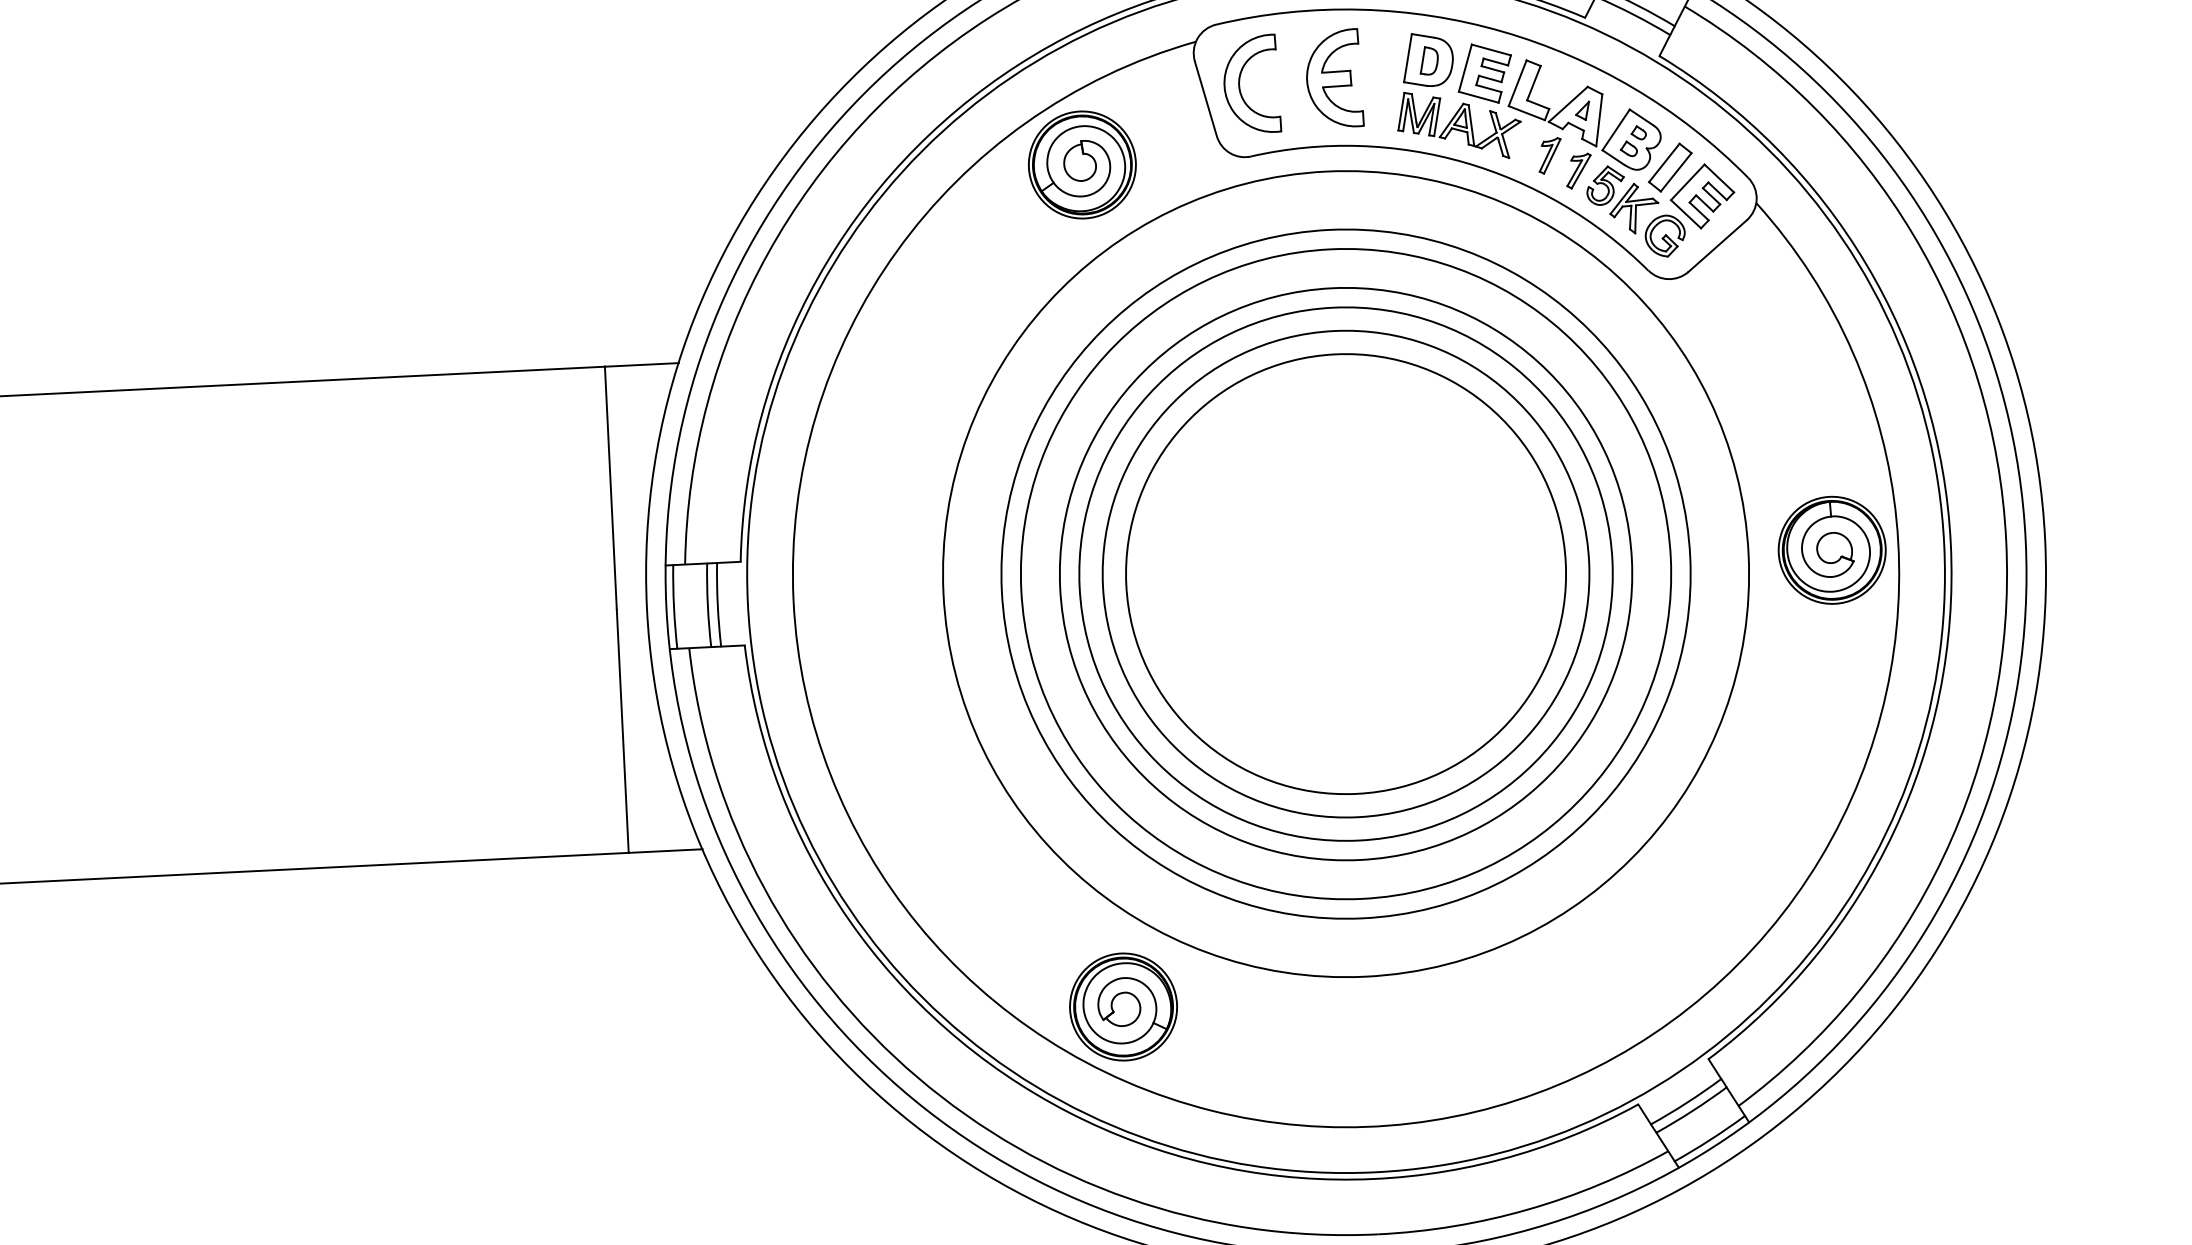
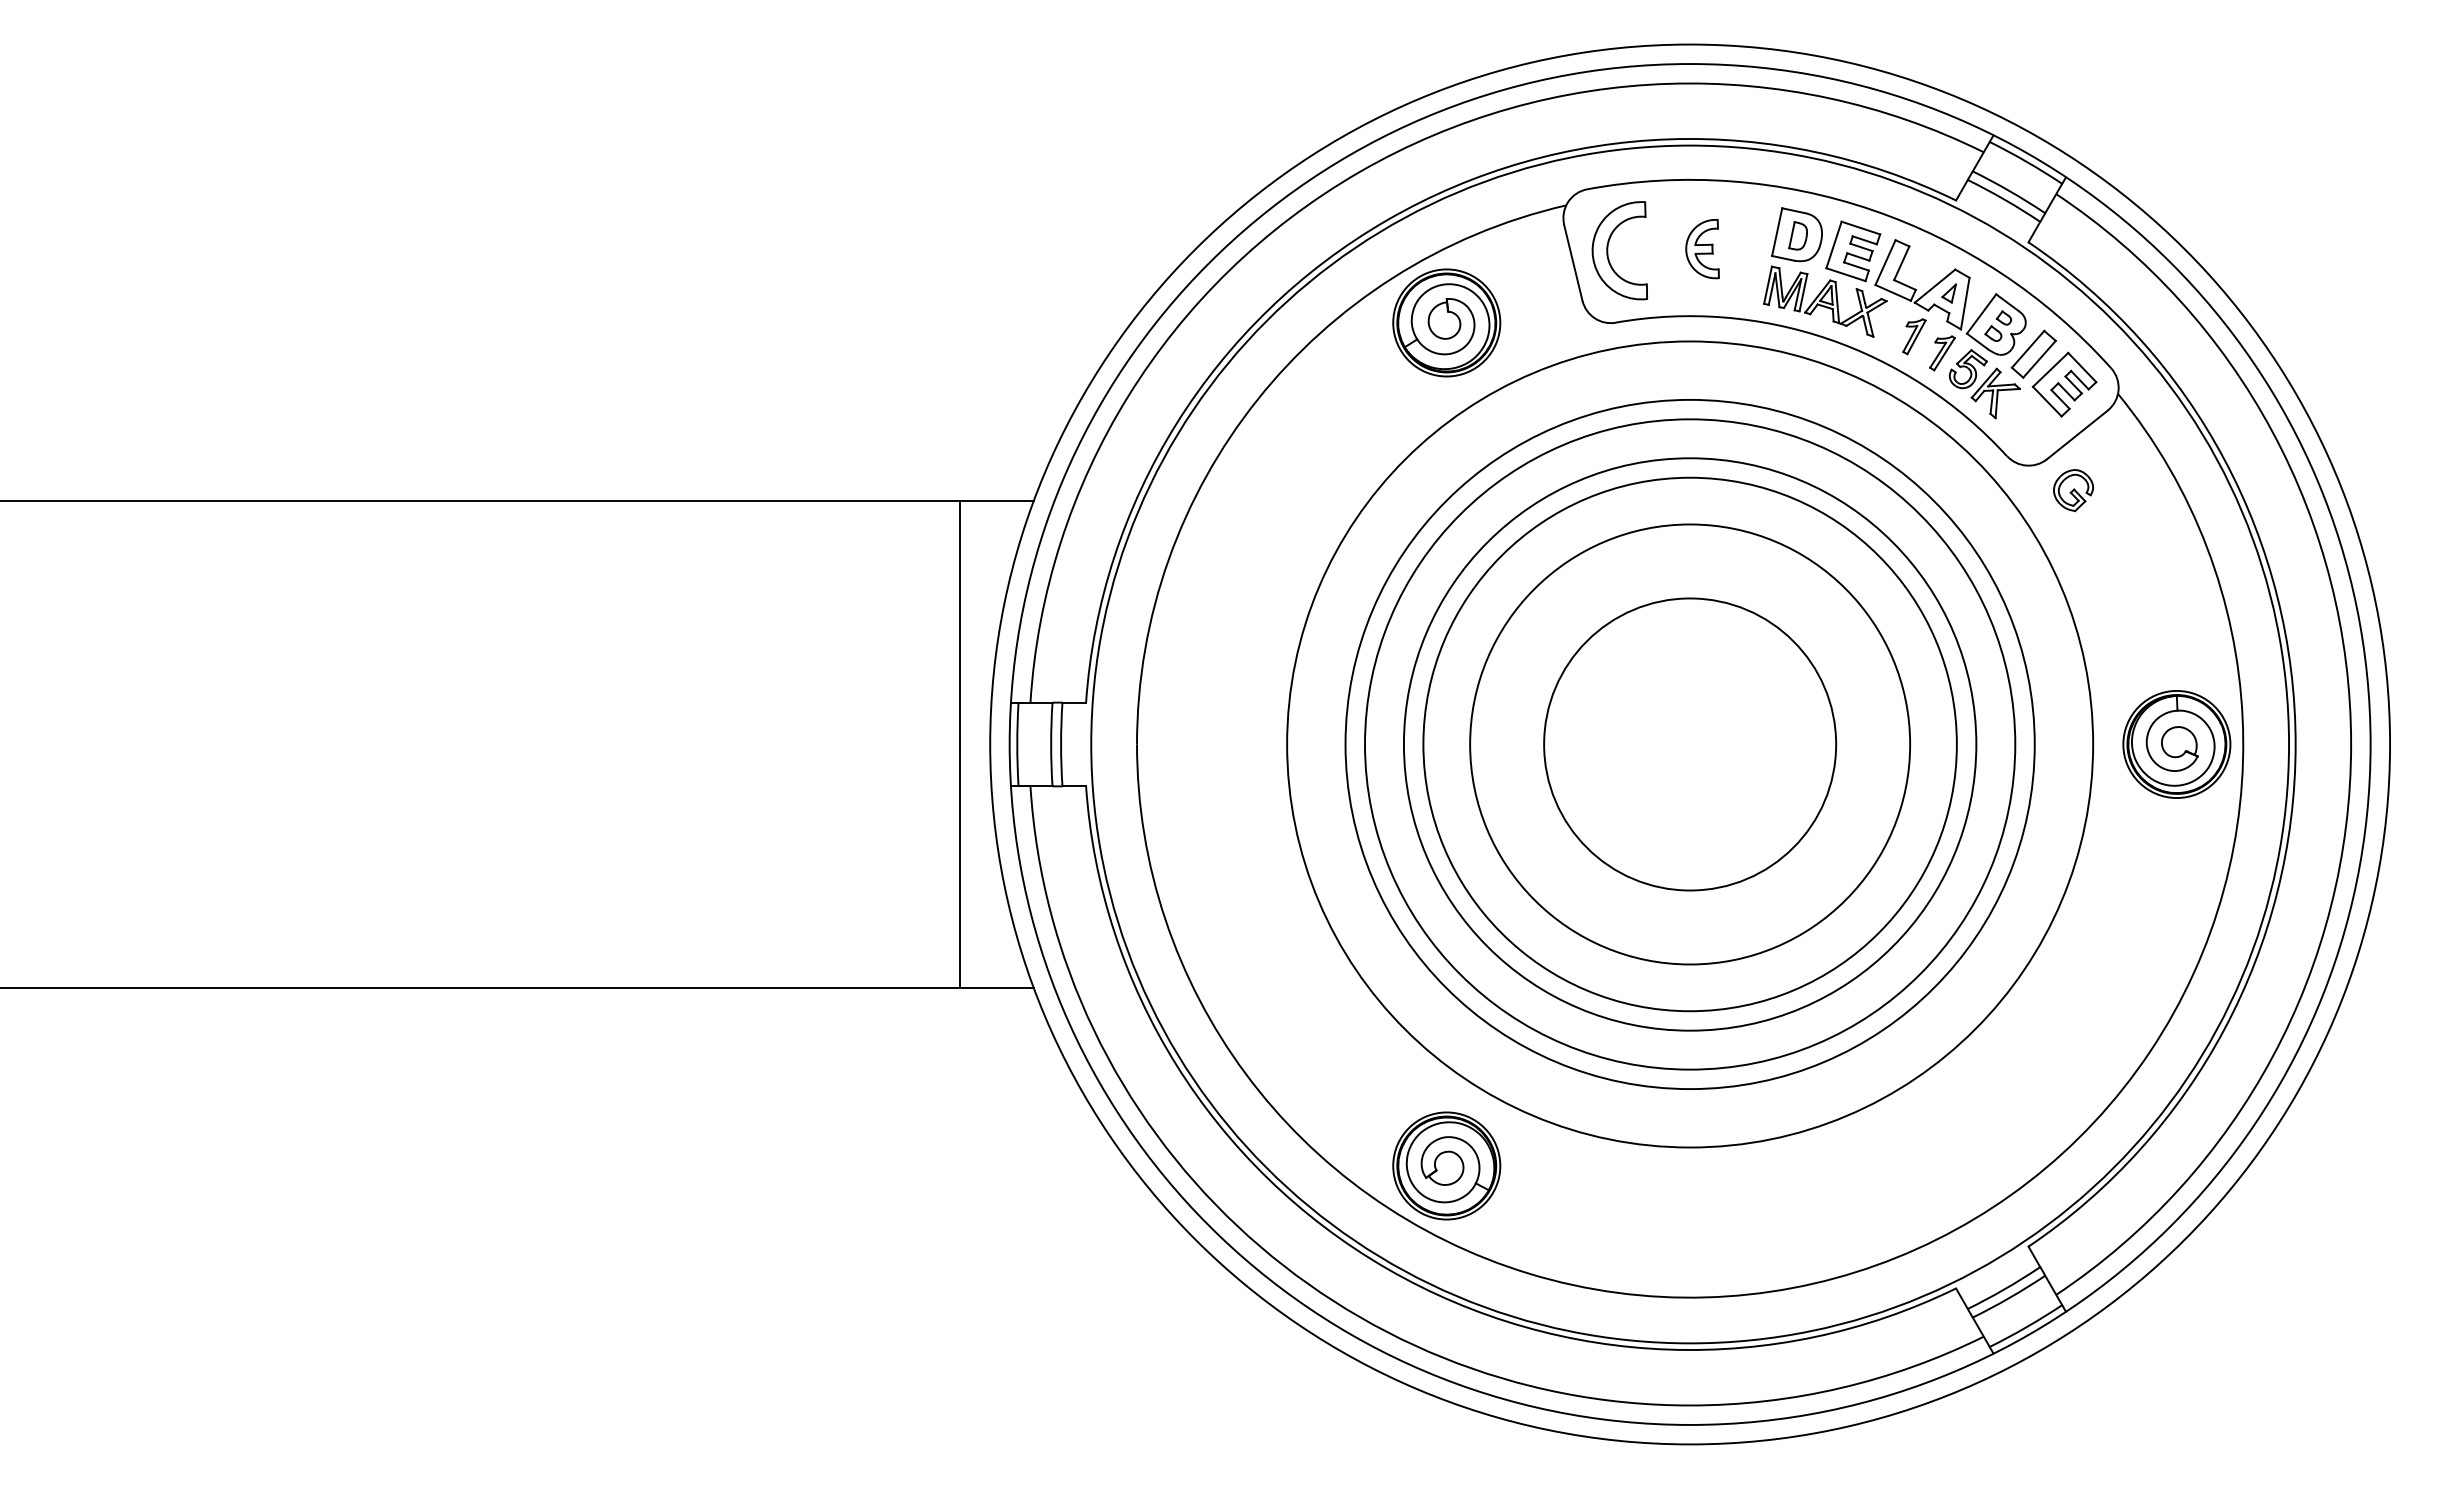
part: (1334, 78) -> (1702, 248), size x0.6
part: (1665, 236) -> (2073, 490), moved
circle: (1345, 574) -> (1689, 744), size x0.6

